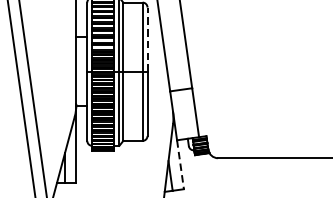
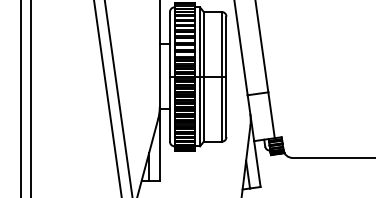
line: (147, 39) -> (226, 46), dashed -> solid
line: (180, 165) -> (257, 164), dashed -> solid

